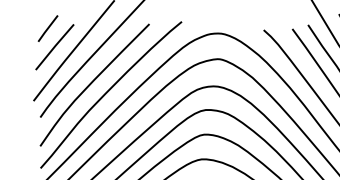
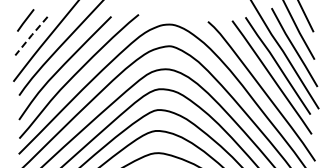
line: (54, 46) -> (31, 35), solid -> dashed

